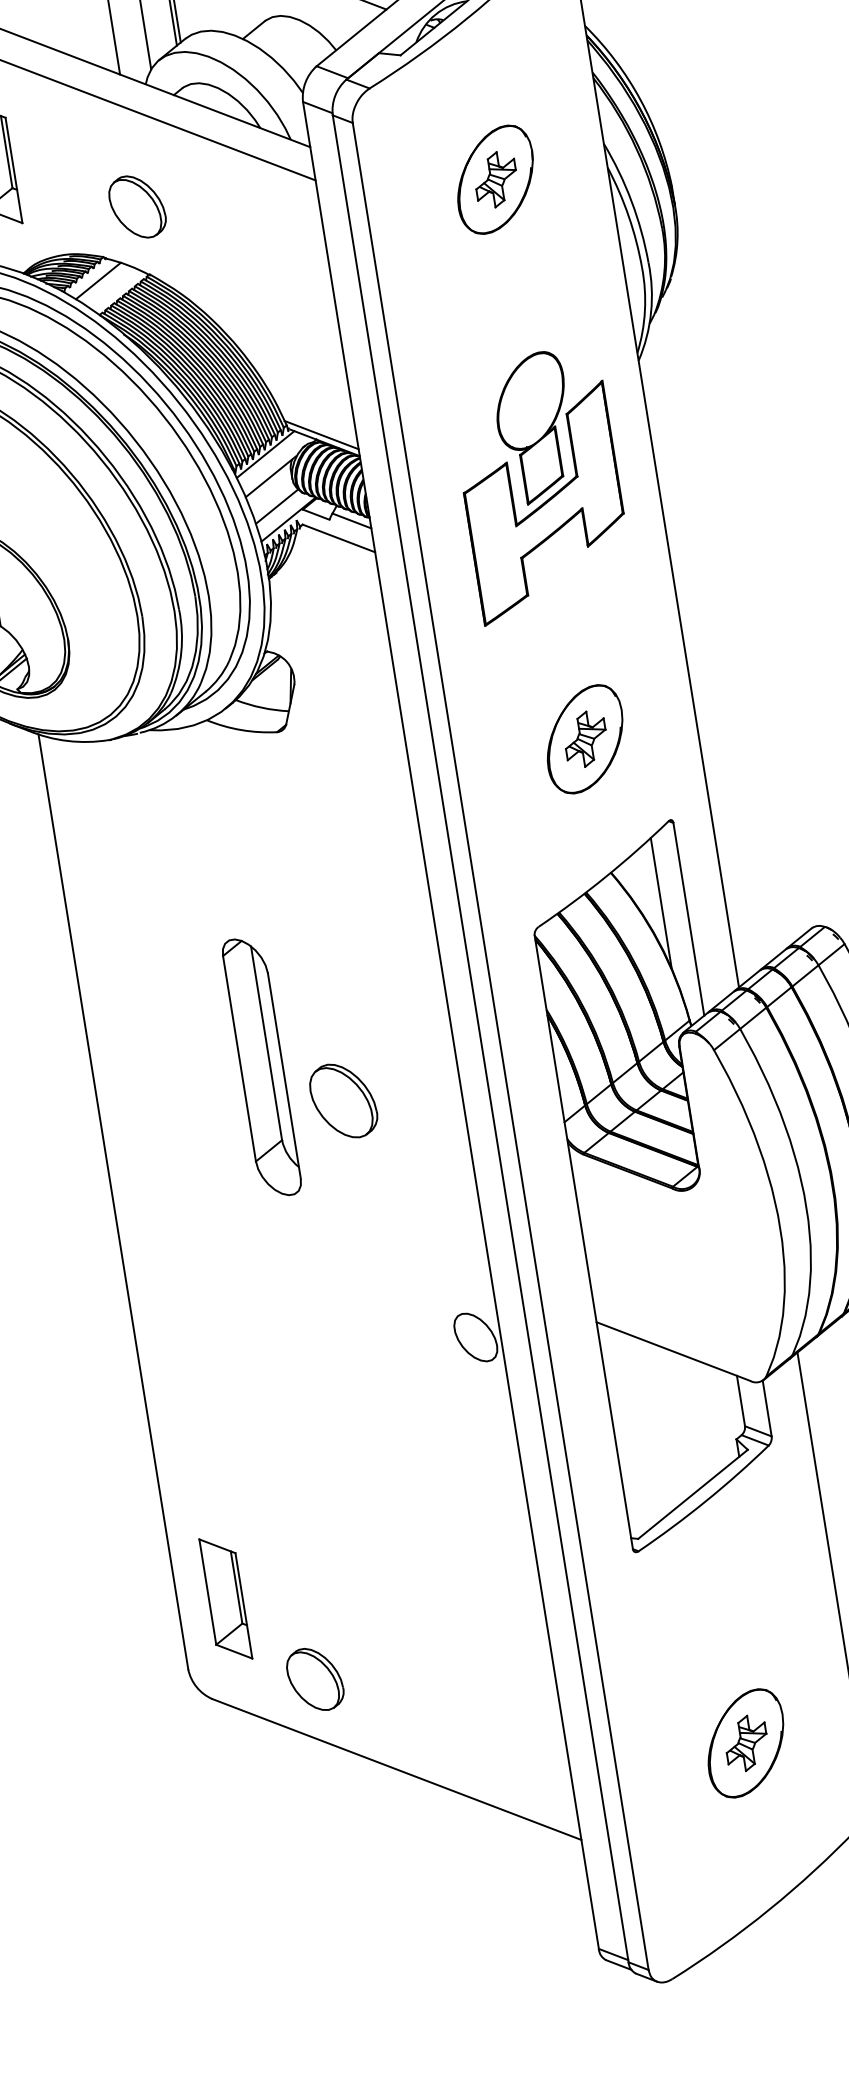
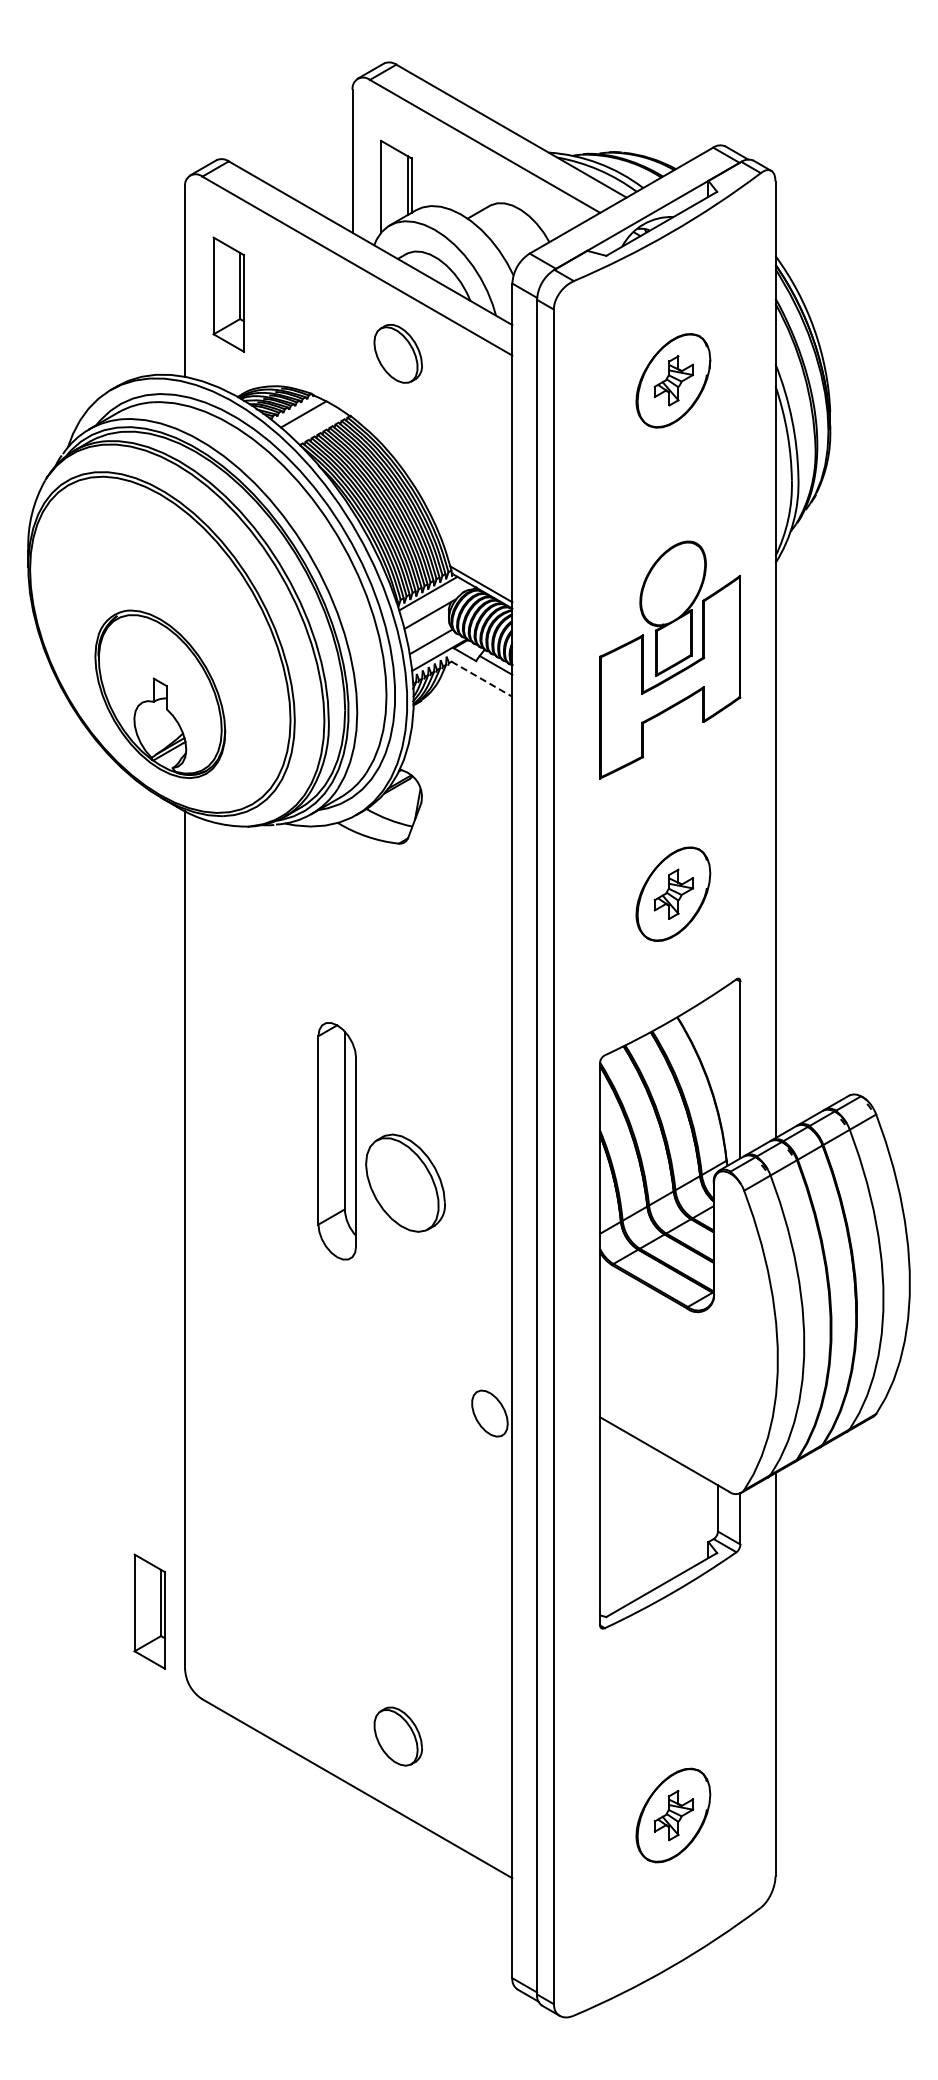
part: (136, 206) -> (397, 353), moved
line: (339, 538) -> (482, 679), solid -> dashed
line: (661, 902) -> (718, 1051), removed
part: (343, 1100) -> (405, 1182), size x1.4
part: (225, 1598) -> (149, 1611), moved
part: (314, 1679) -> (397, 1736), moved

